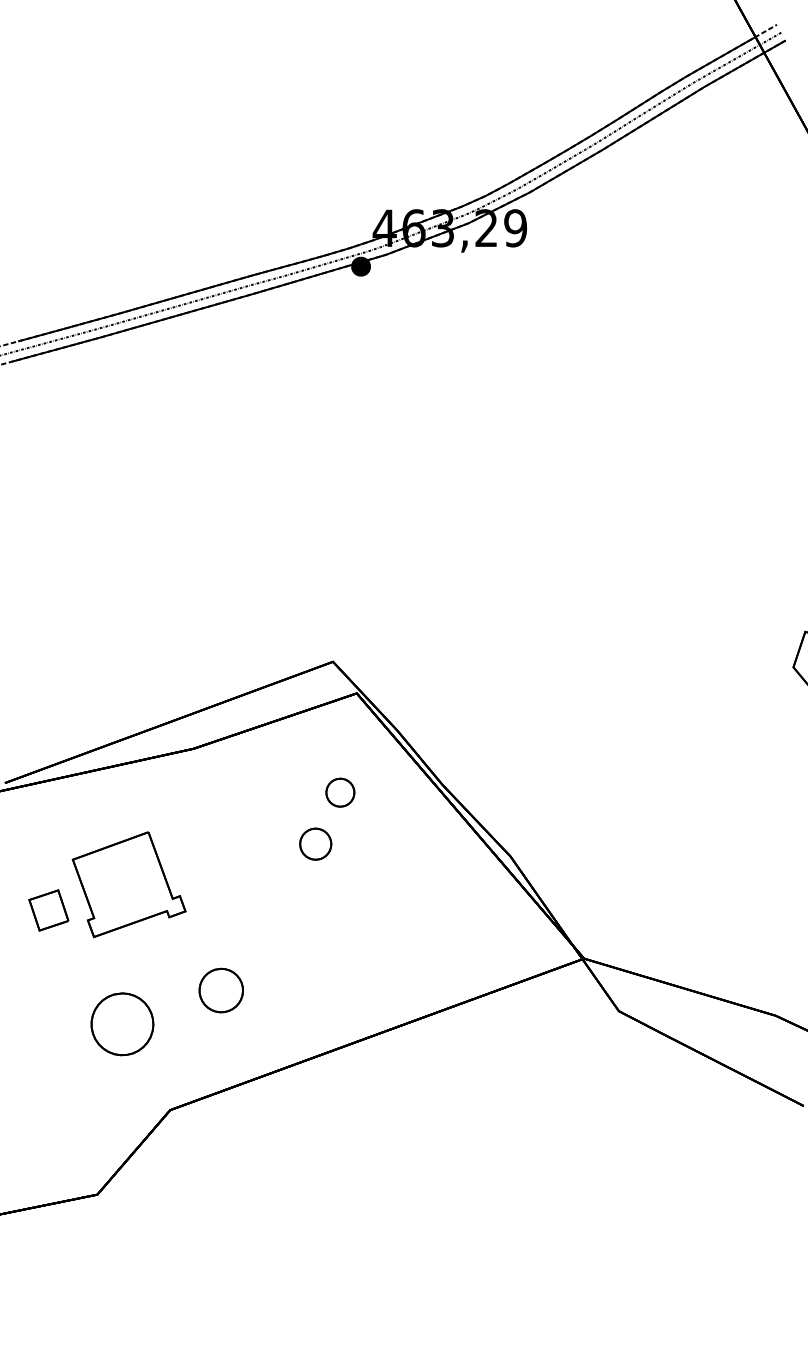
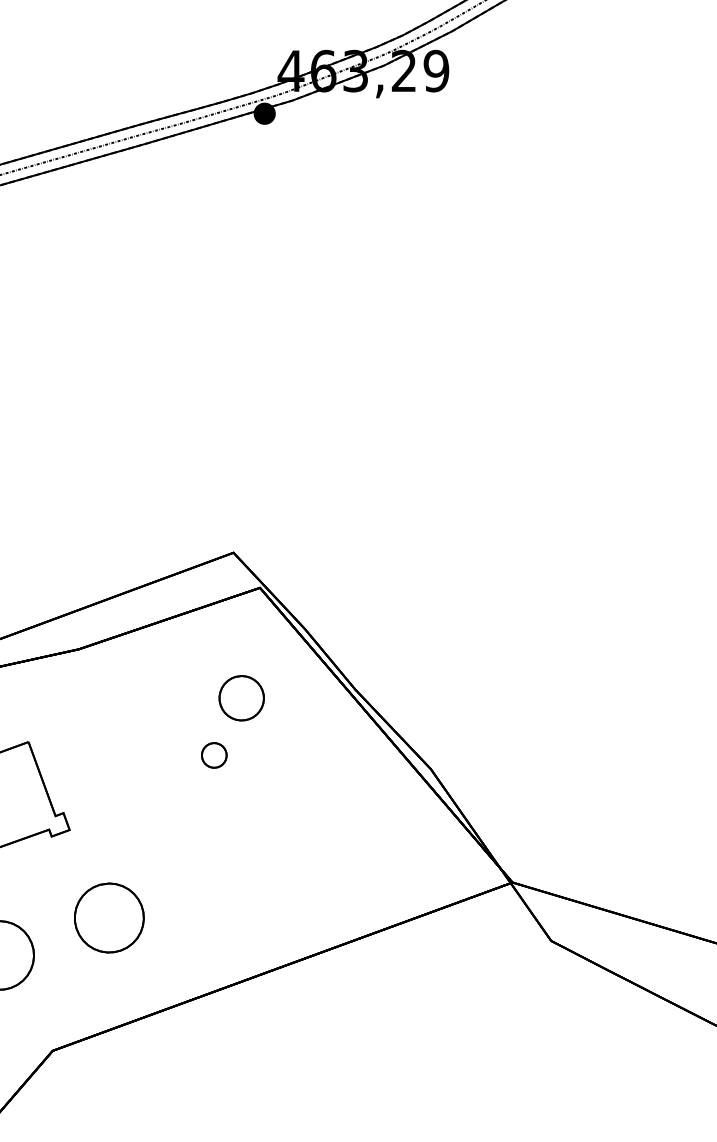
part: (340, 792) -> (241, 697), size x1.43
part: (315, 844) -> (214, 755), size x0.71
part: (221, 990) -> (109, 917), size x1.43

